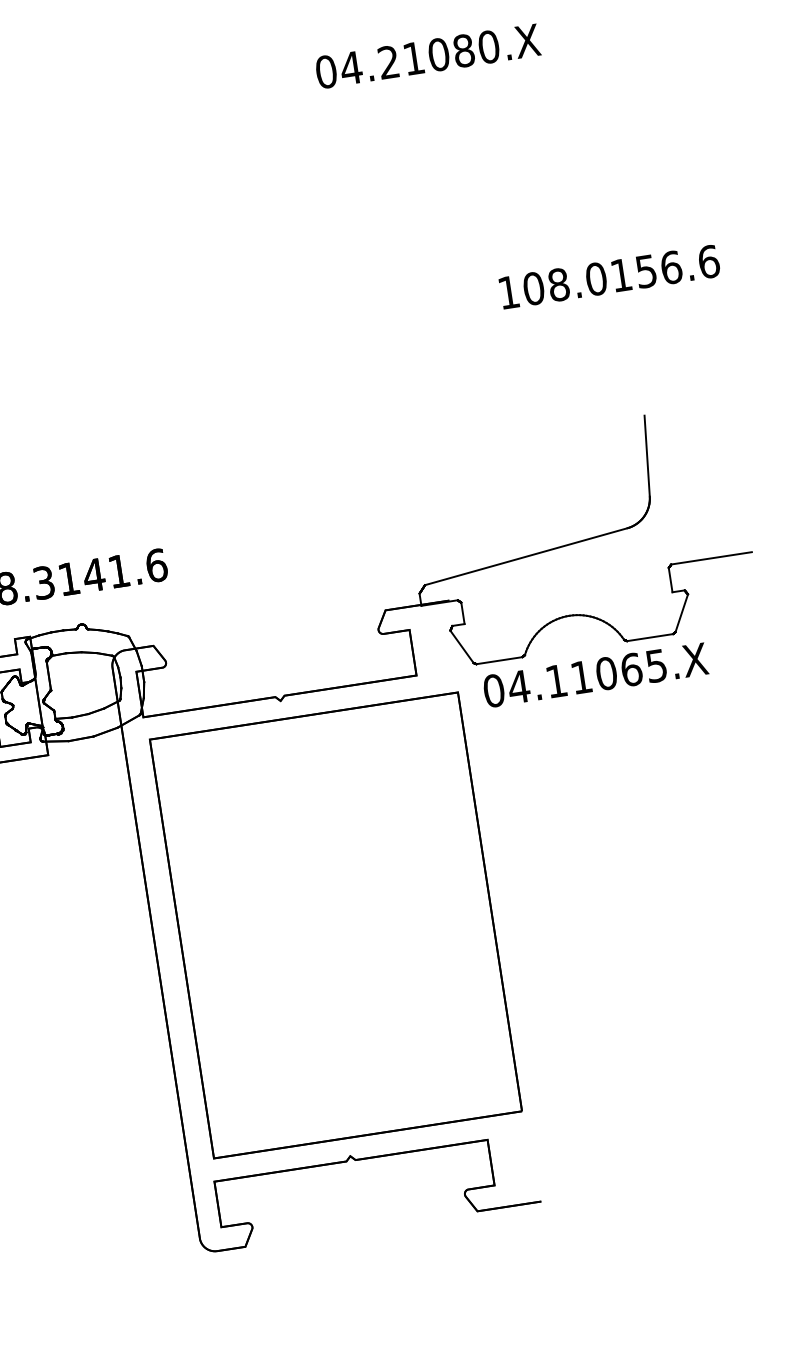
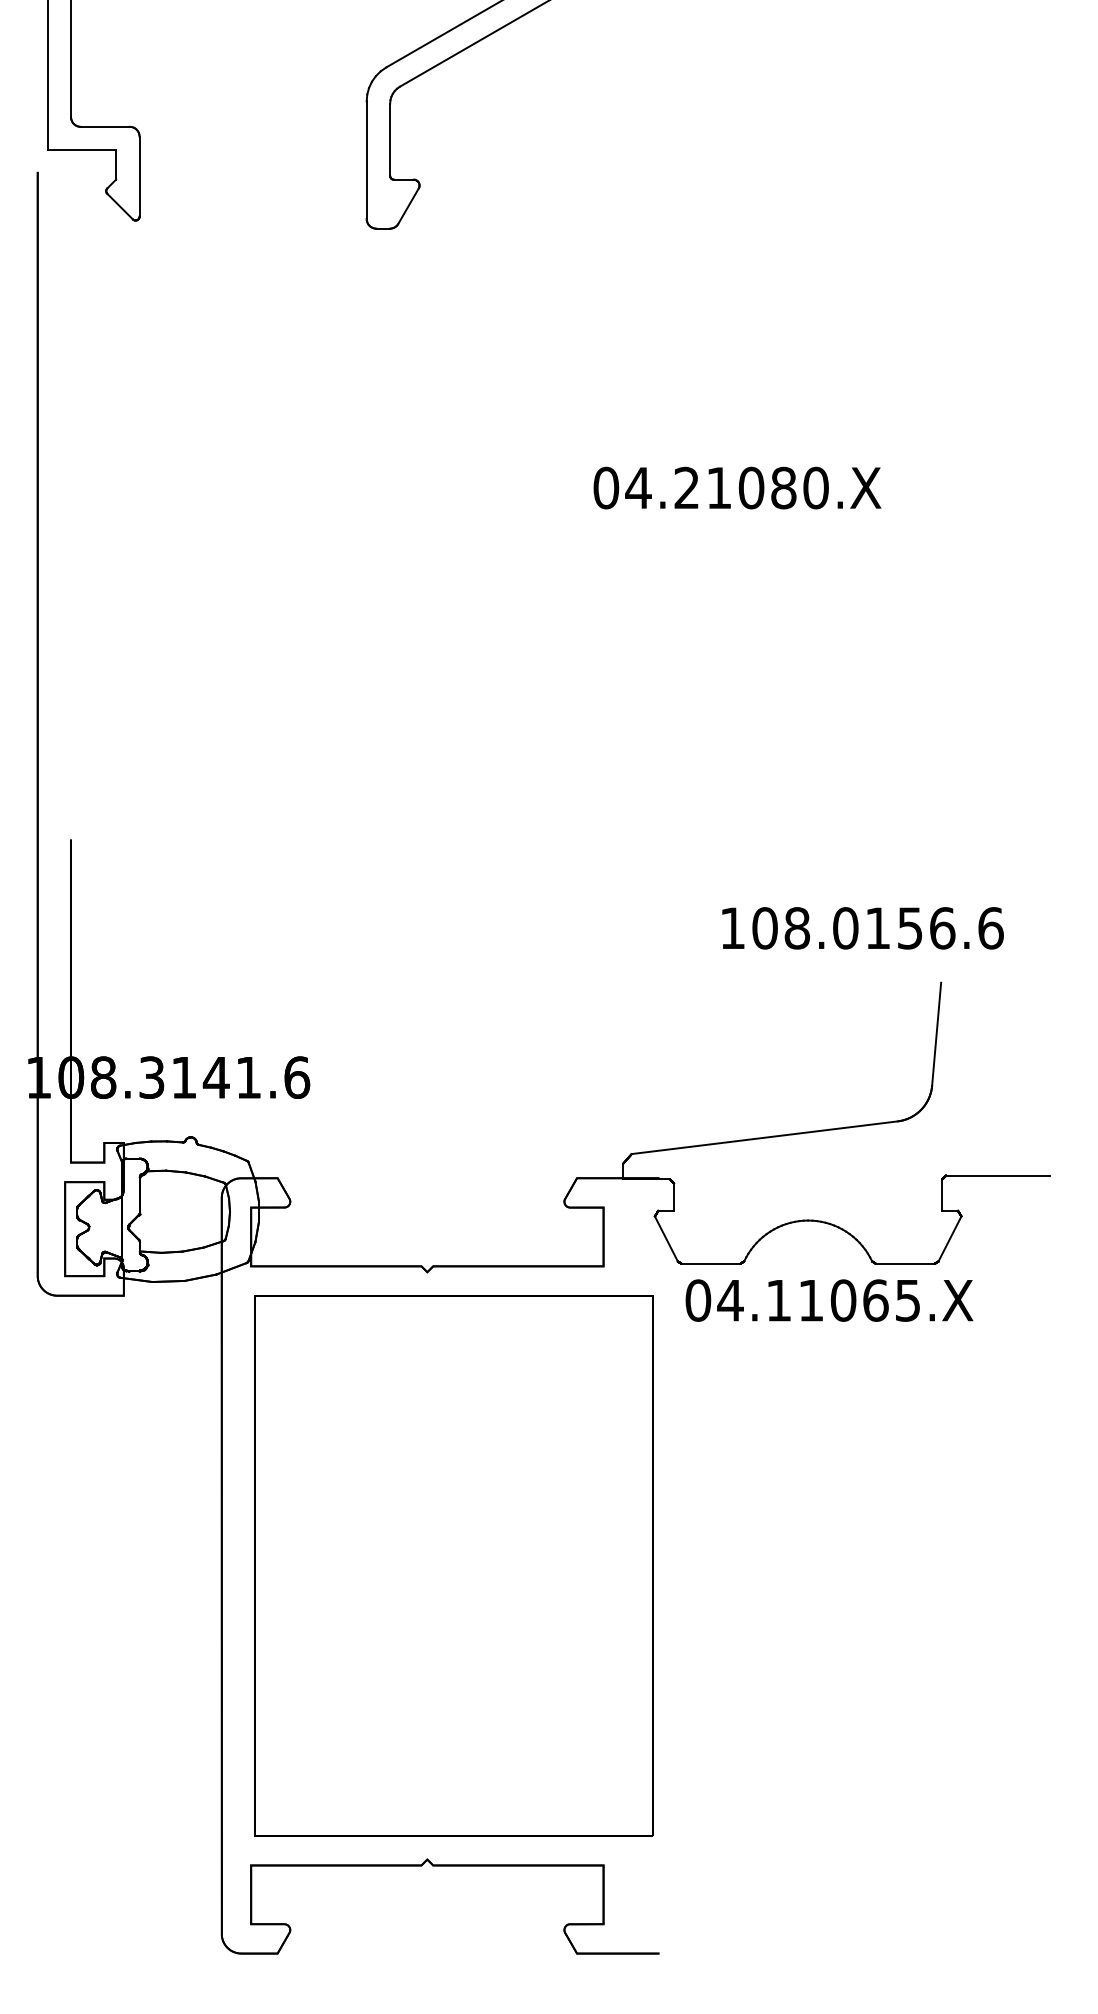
text: (609, 277) -> (862, 928), moved

